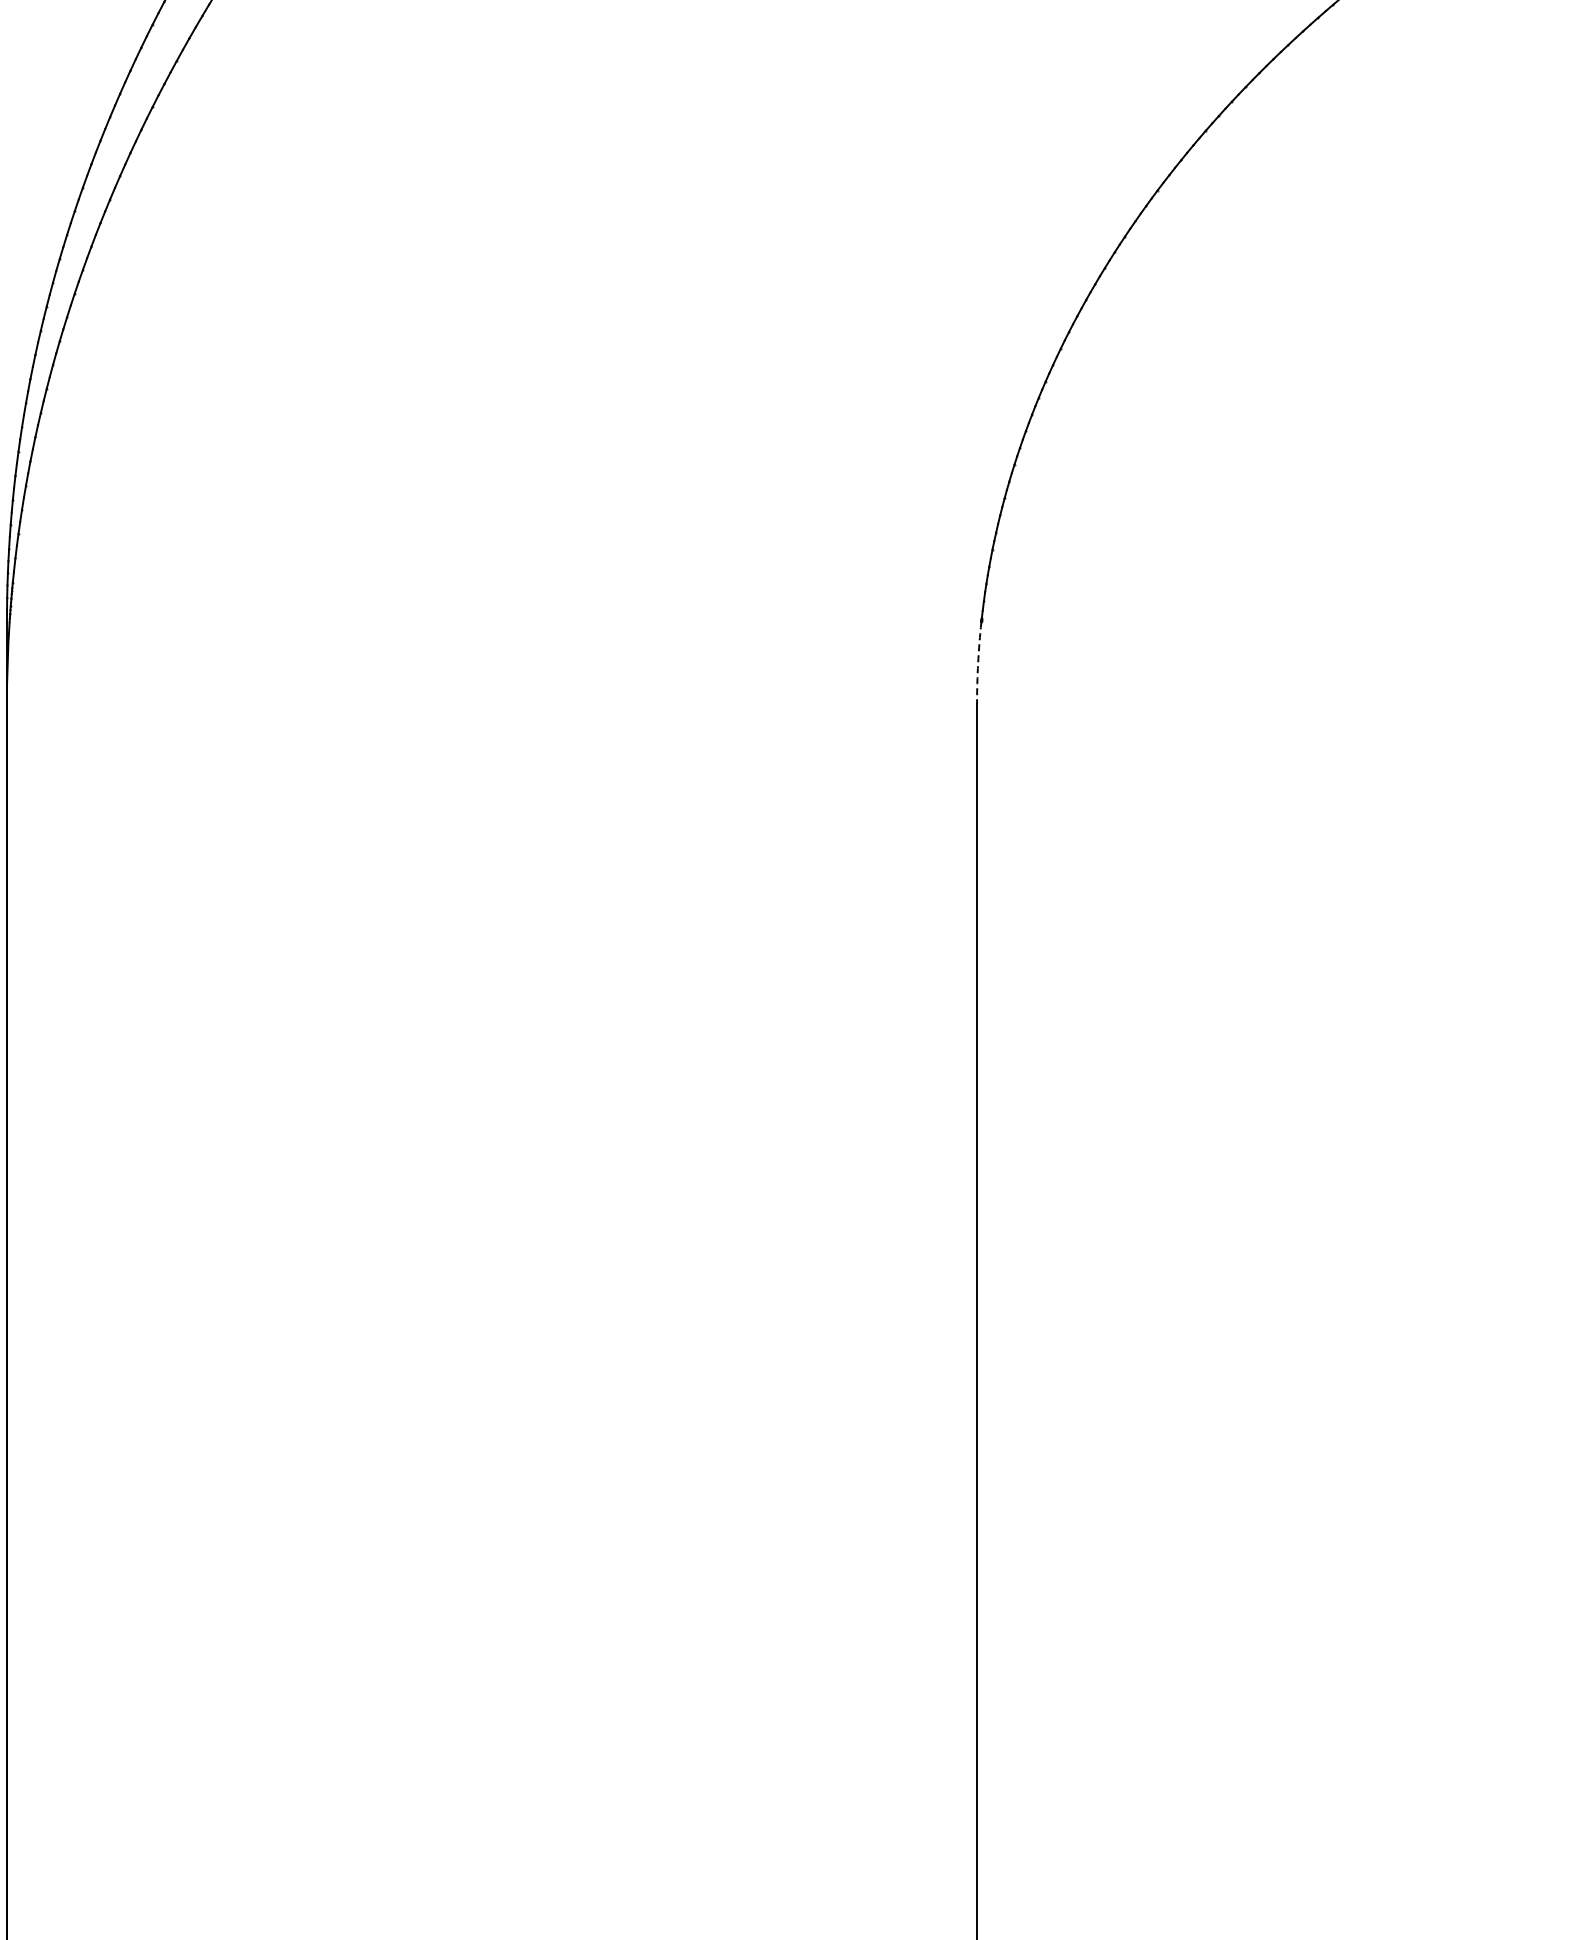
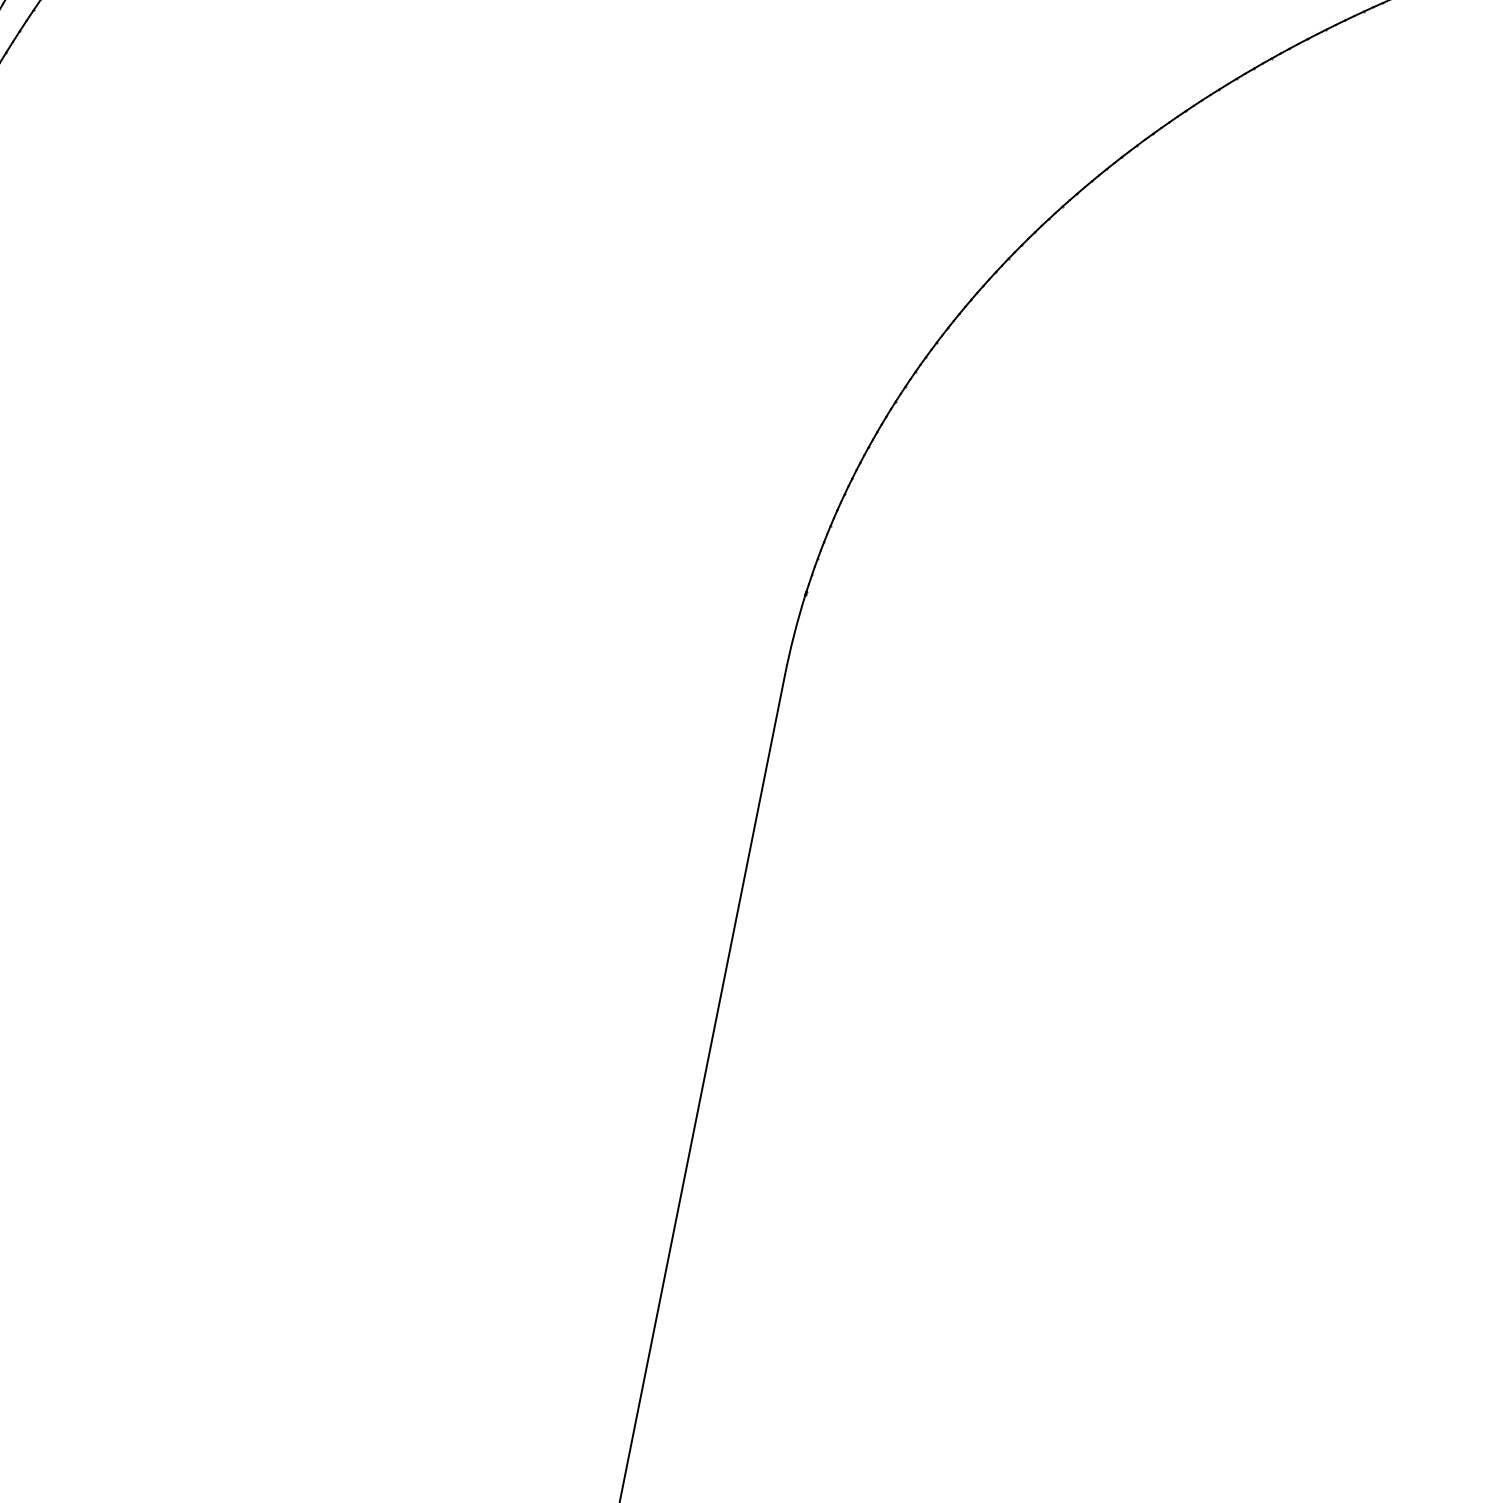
arc: (978, 663) -> (794, 635), dashed -> solid

